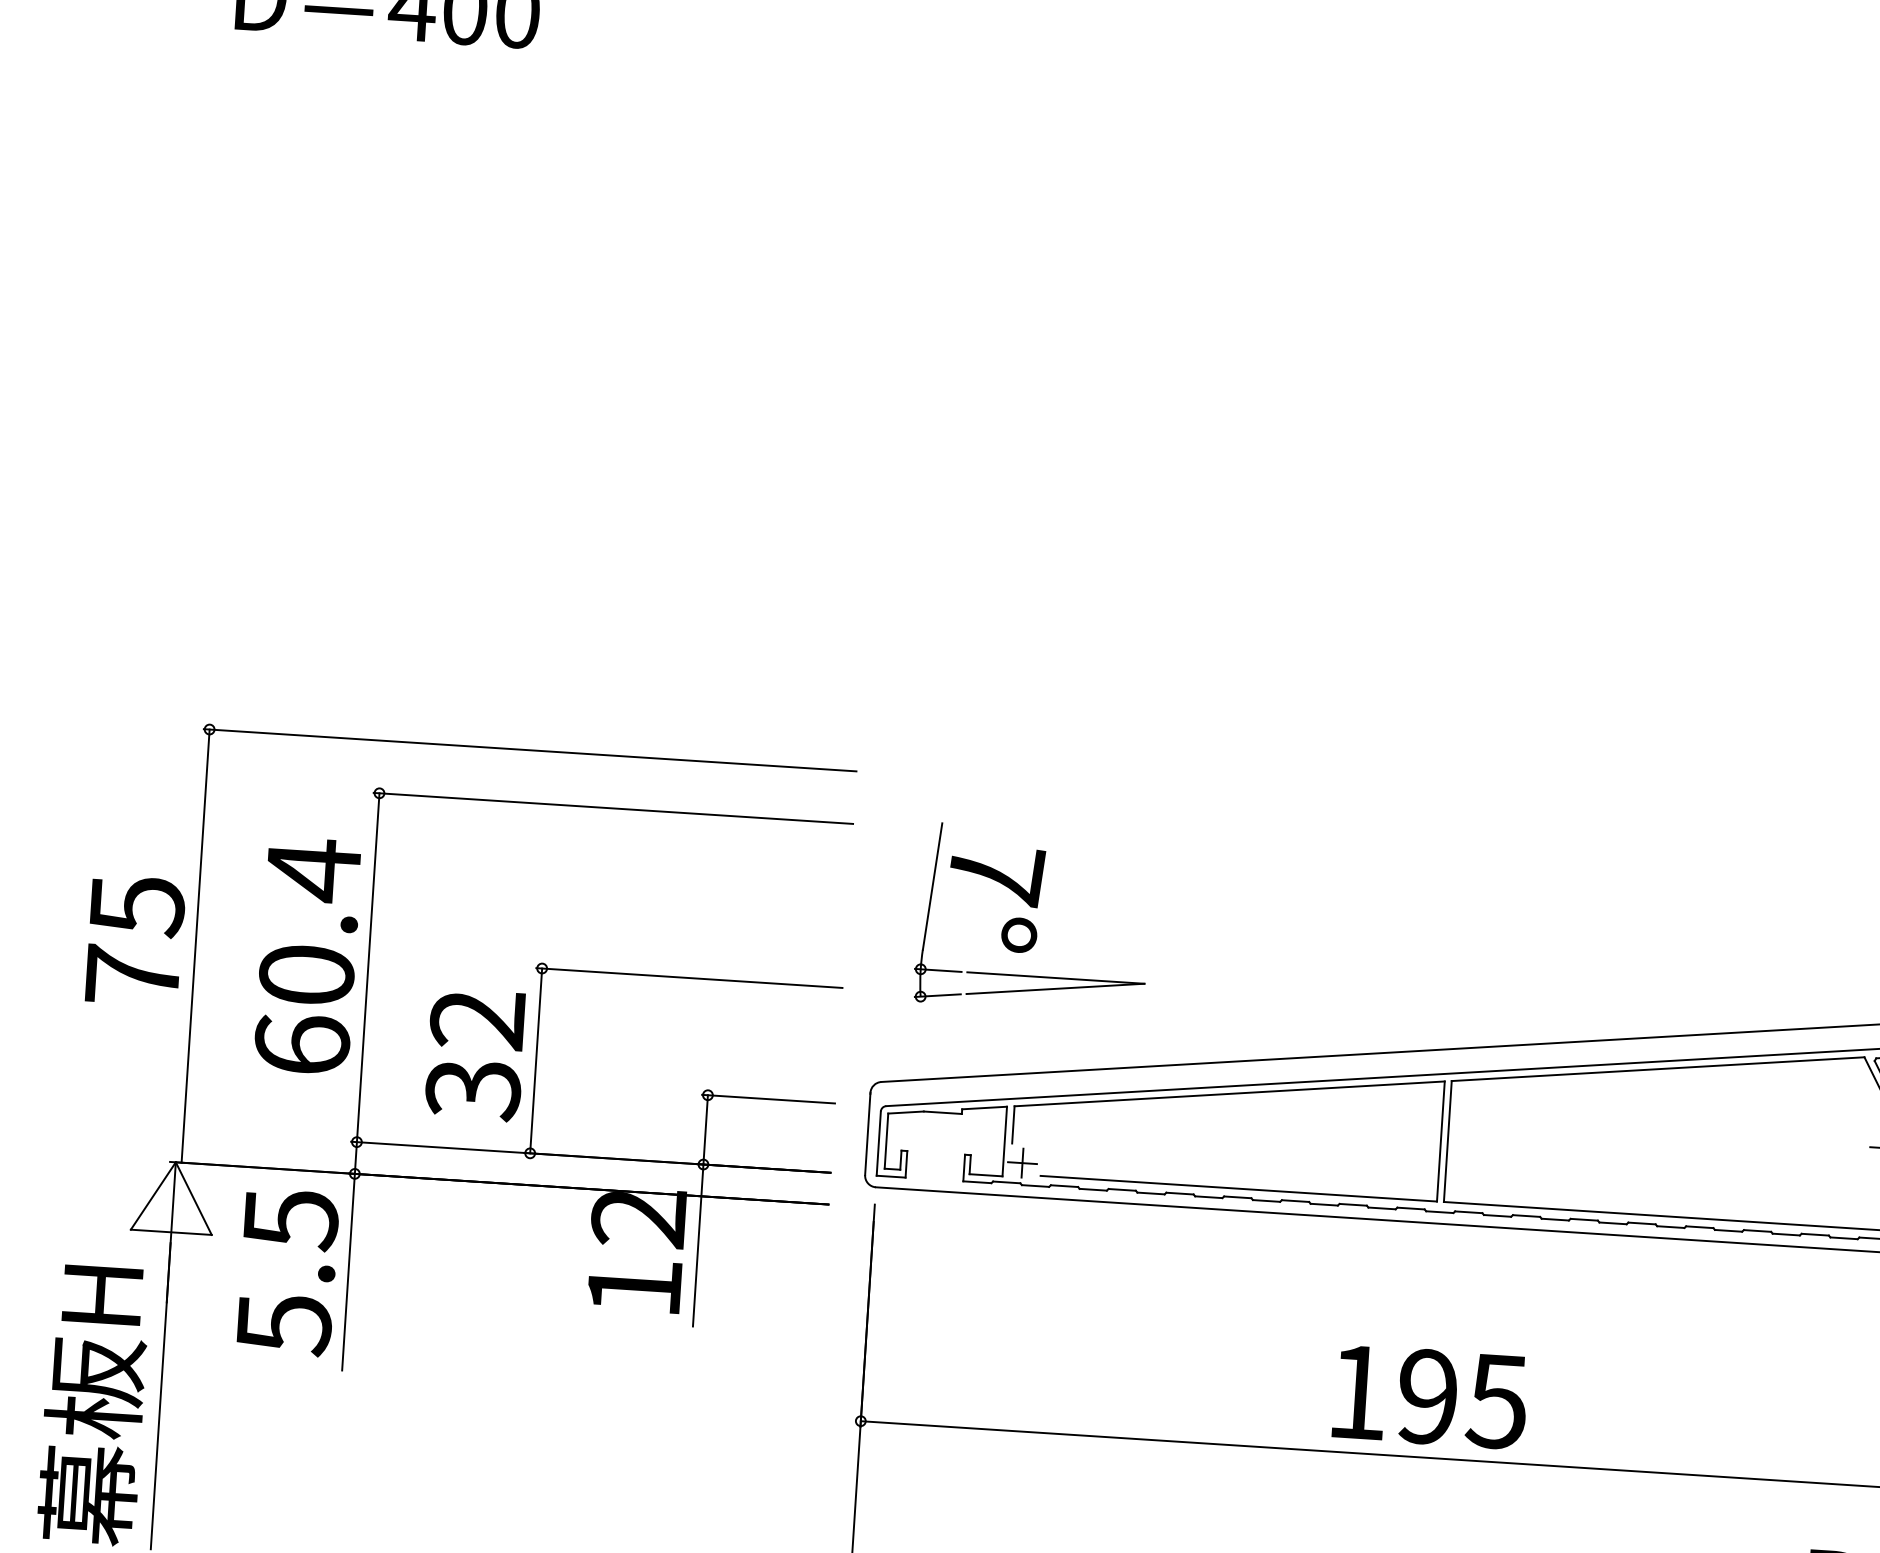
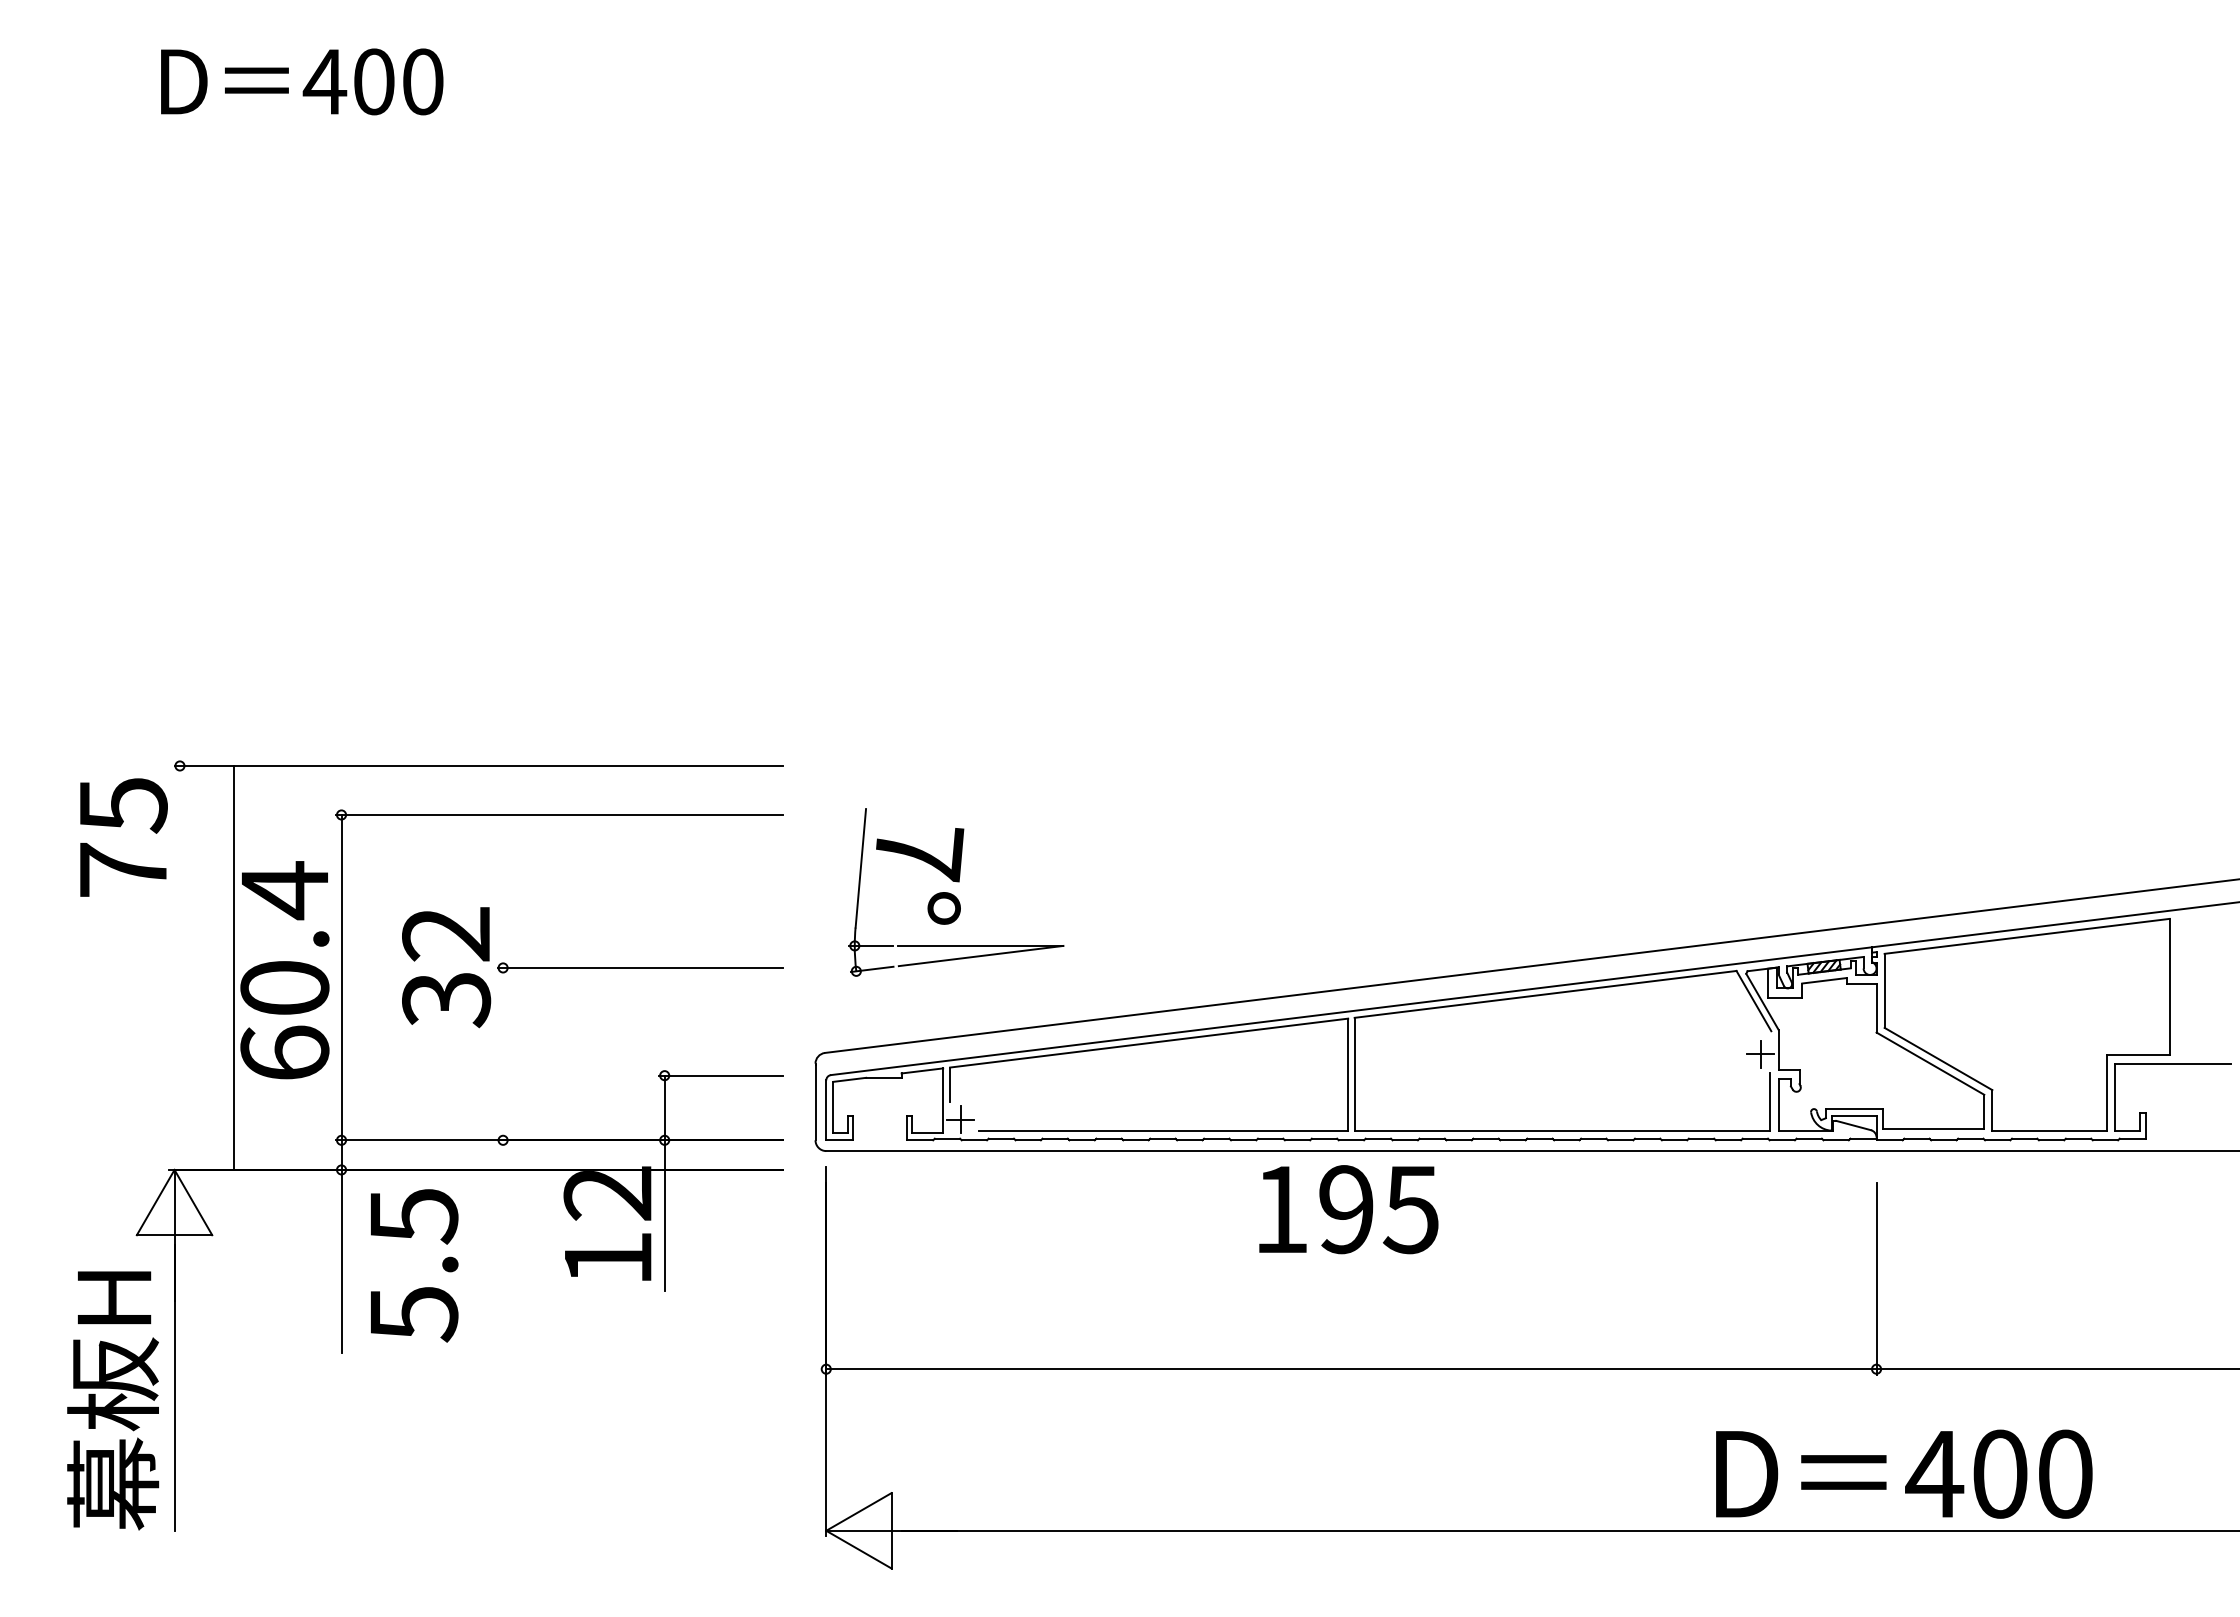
text: (135, 940) -> (123, 837), moved
line: (195, 945) -> (233, 967), moved
text: (475, 1055) -> (446, 967), moved
line: (536, 1060) -> (503, 1053), removed
text: (288, 1272) -> (414, 1265), moved
text: (1430, 1396) -> (1348, 1209), moved

